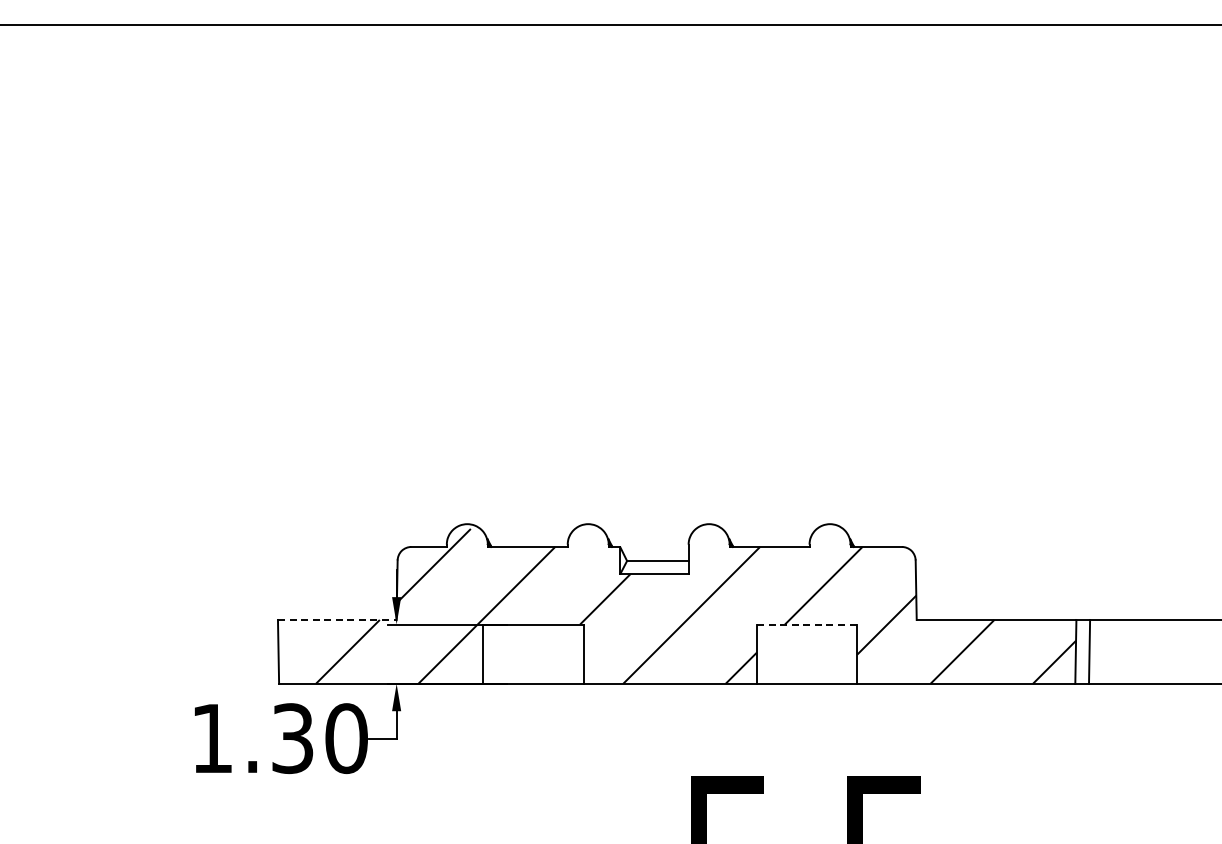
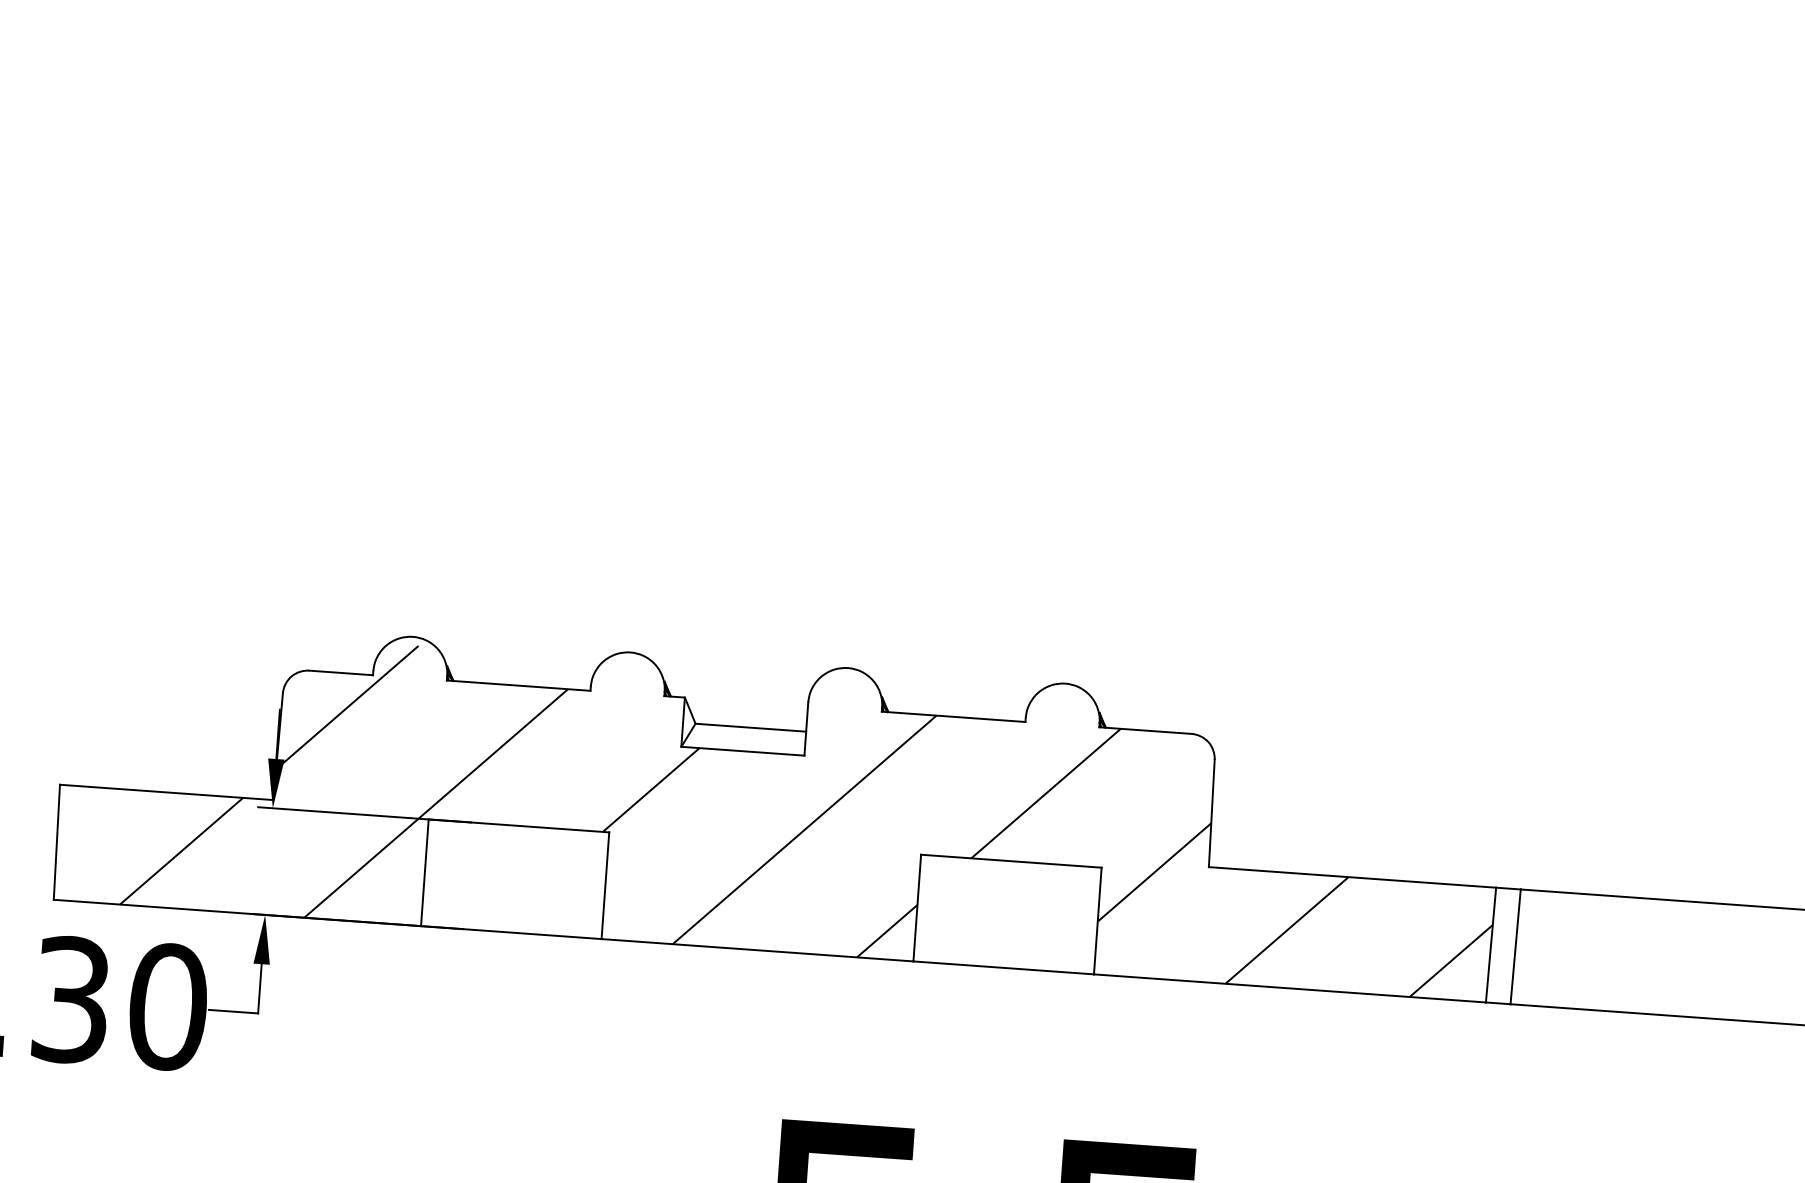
line: (337, 619) -> (167, 791), dashed -> solid
line: (807, 624) -> (1011, 861), dashed -> solid

